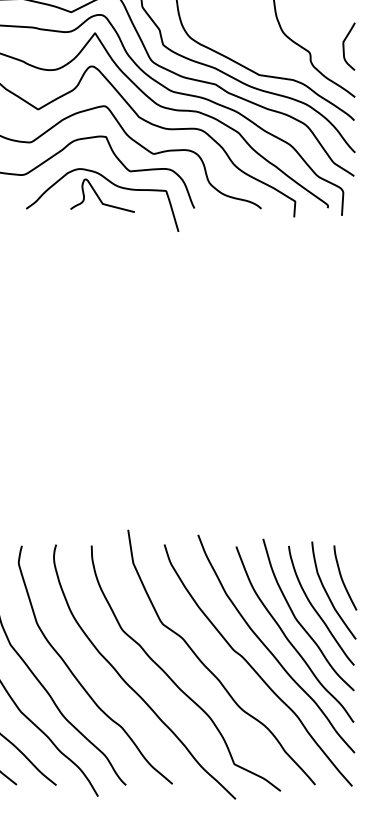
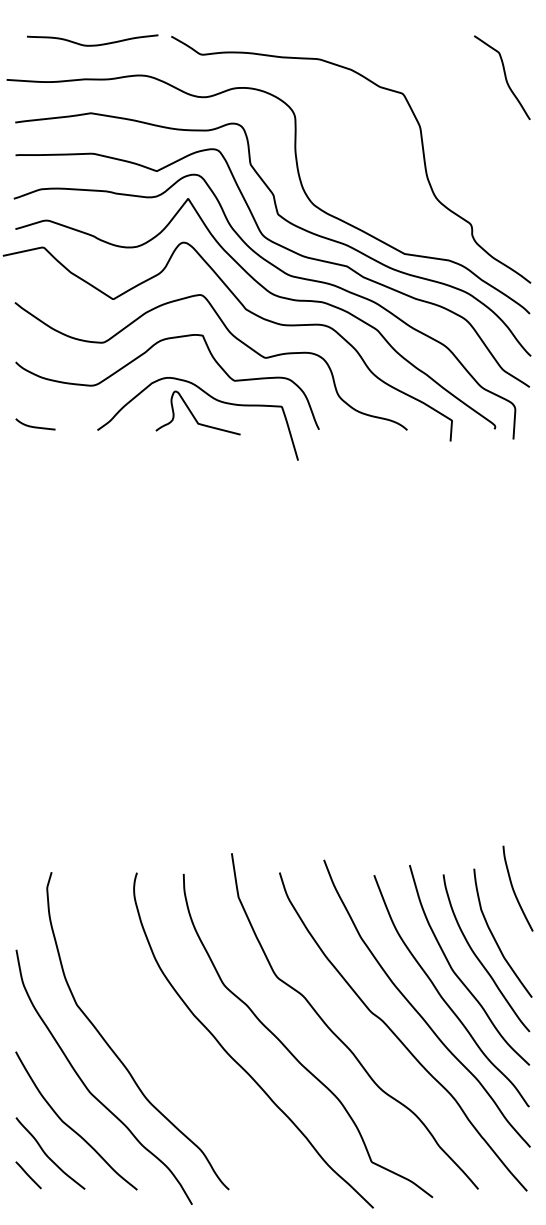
curve: (344, 46) -> (516, 216), removed
curve: (342, 578) -> (514, 889), moved
curve: (76, 677) -> (163, 1047), removed

